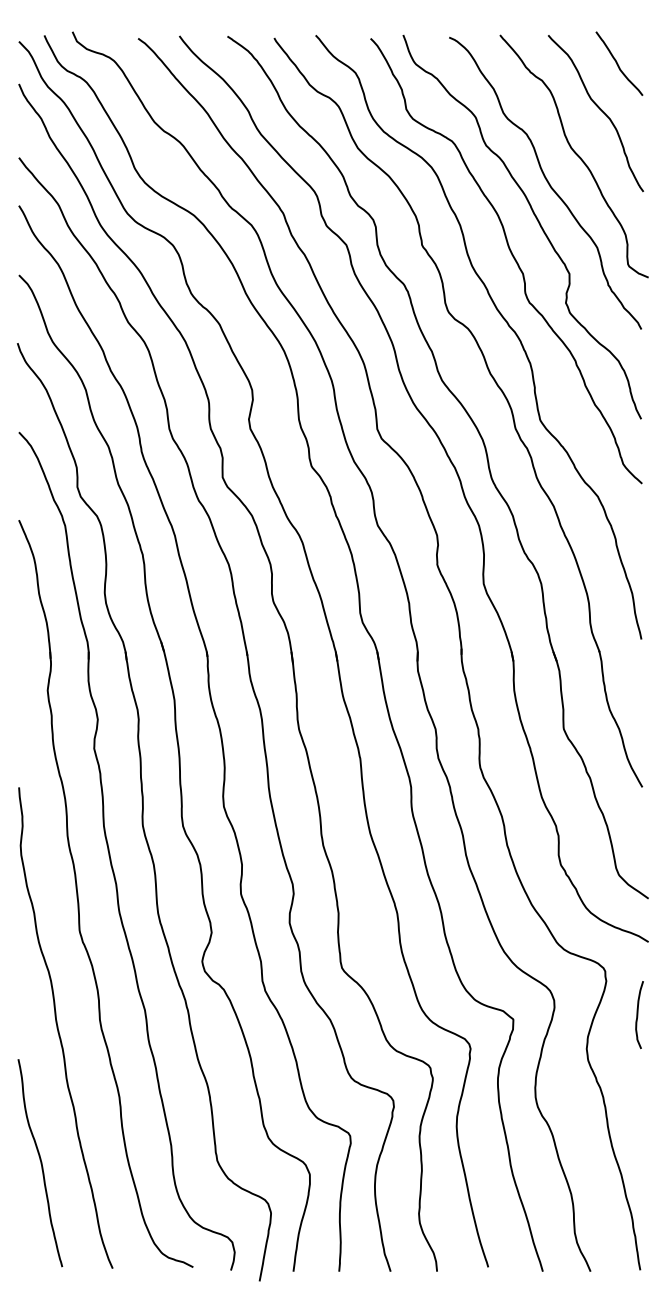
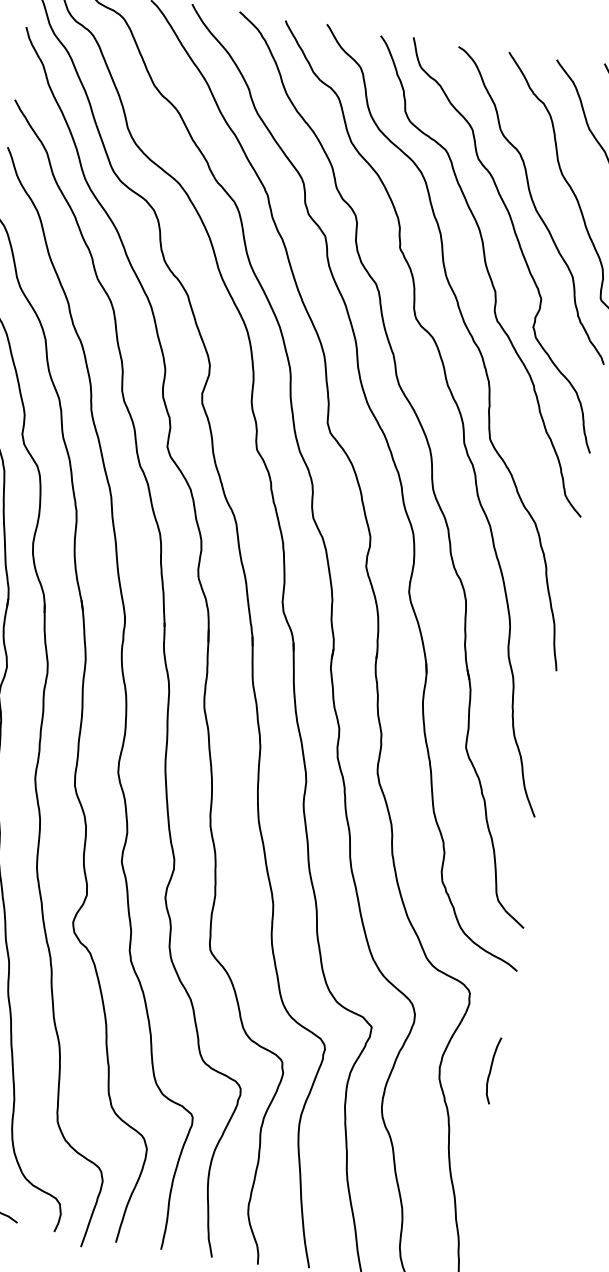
curve: (638, 1015) -> (491, 1070), moved

